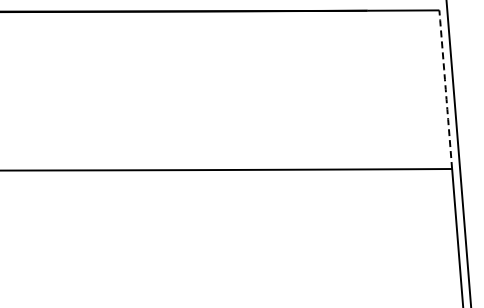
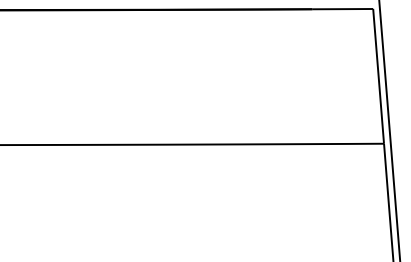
arc: (445, 89) -> (378, 76), dashed -> solid

